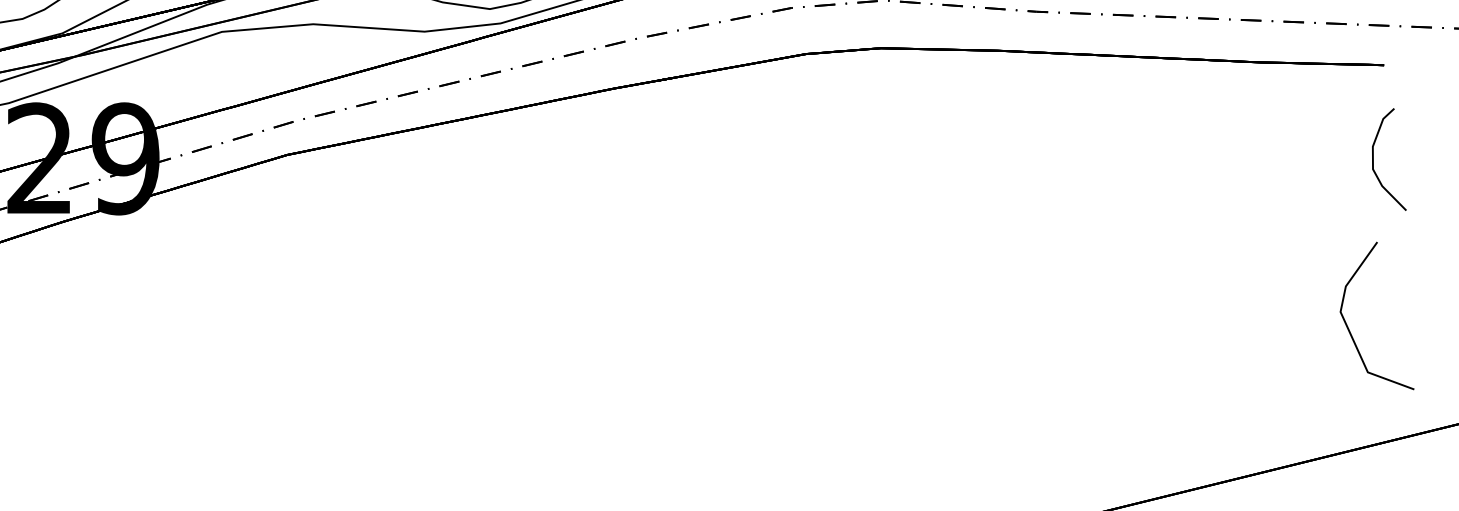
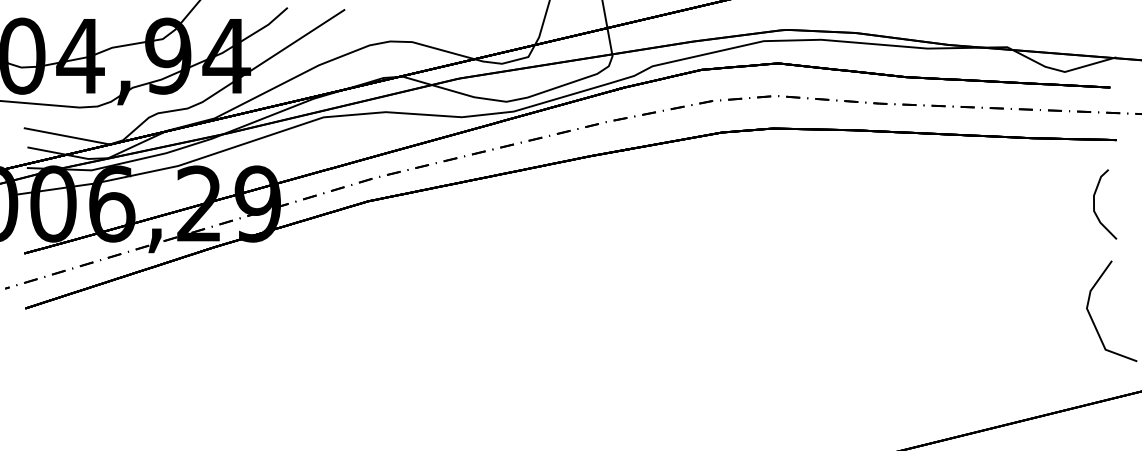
curve: (1373, 159) -> (1094, 204), moved

